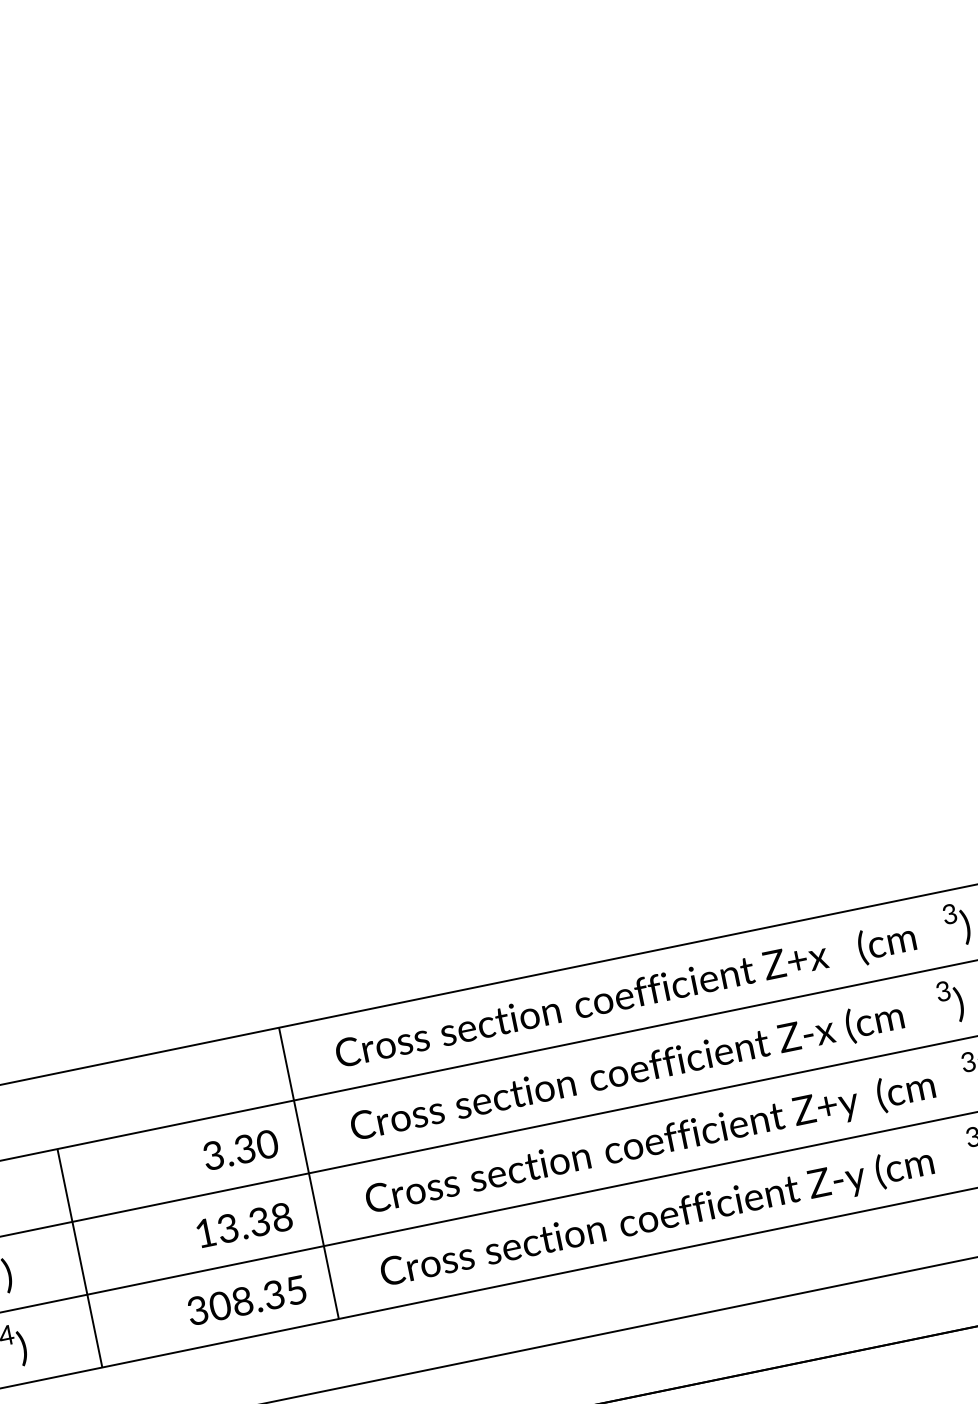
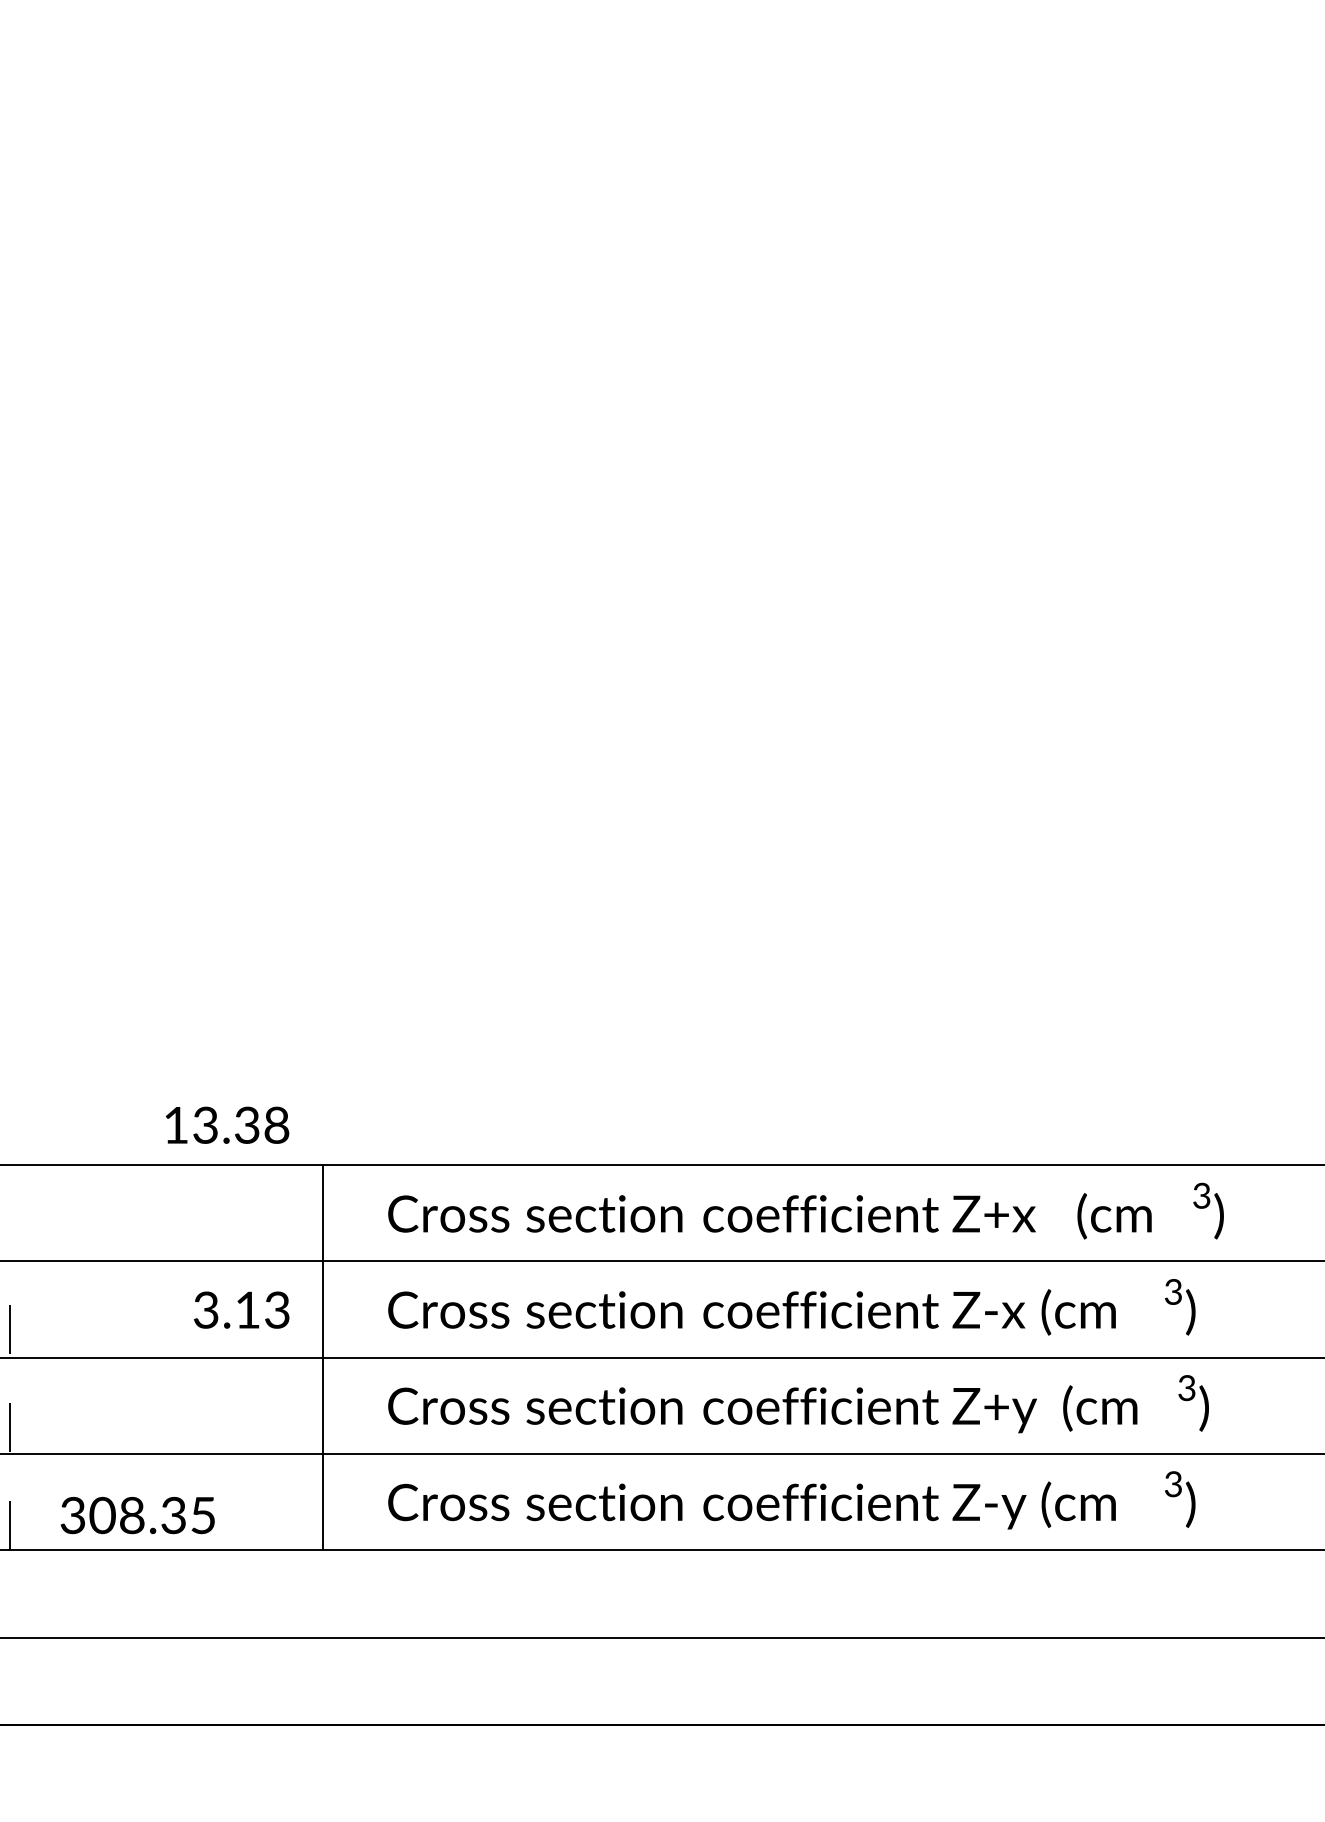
text: (256, 1146) -> (262, 1309), 3.30 -> 3.13
text: (244, 1224) -> (227, 1124), moved
line: (80, 1258) -> (10, 1405), solid -> dashed
text: (246, 1300) -> (137, 1515), moved

